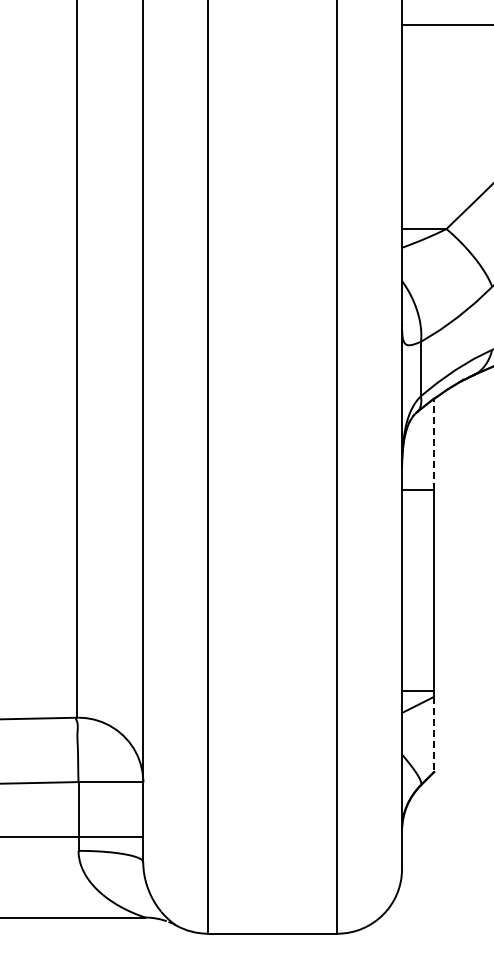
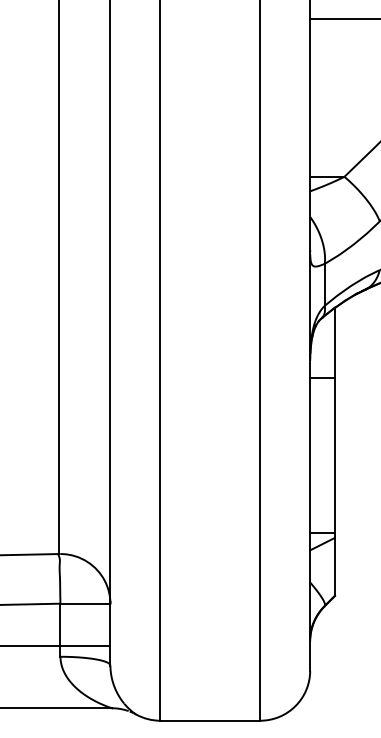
line: (434, 444) -> (335, 343), dashed -> solid
line: (434, 734) -> (335, 566), dashed -> solid

